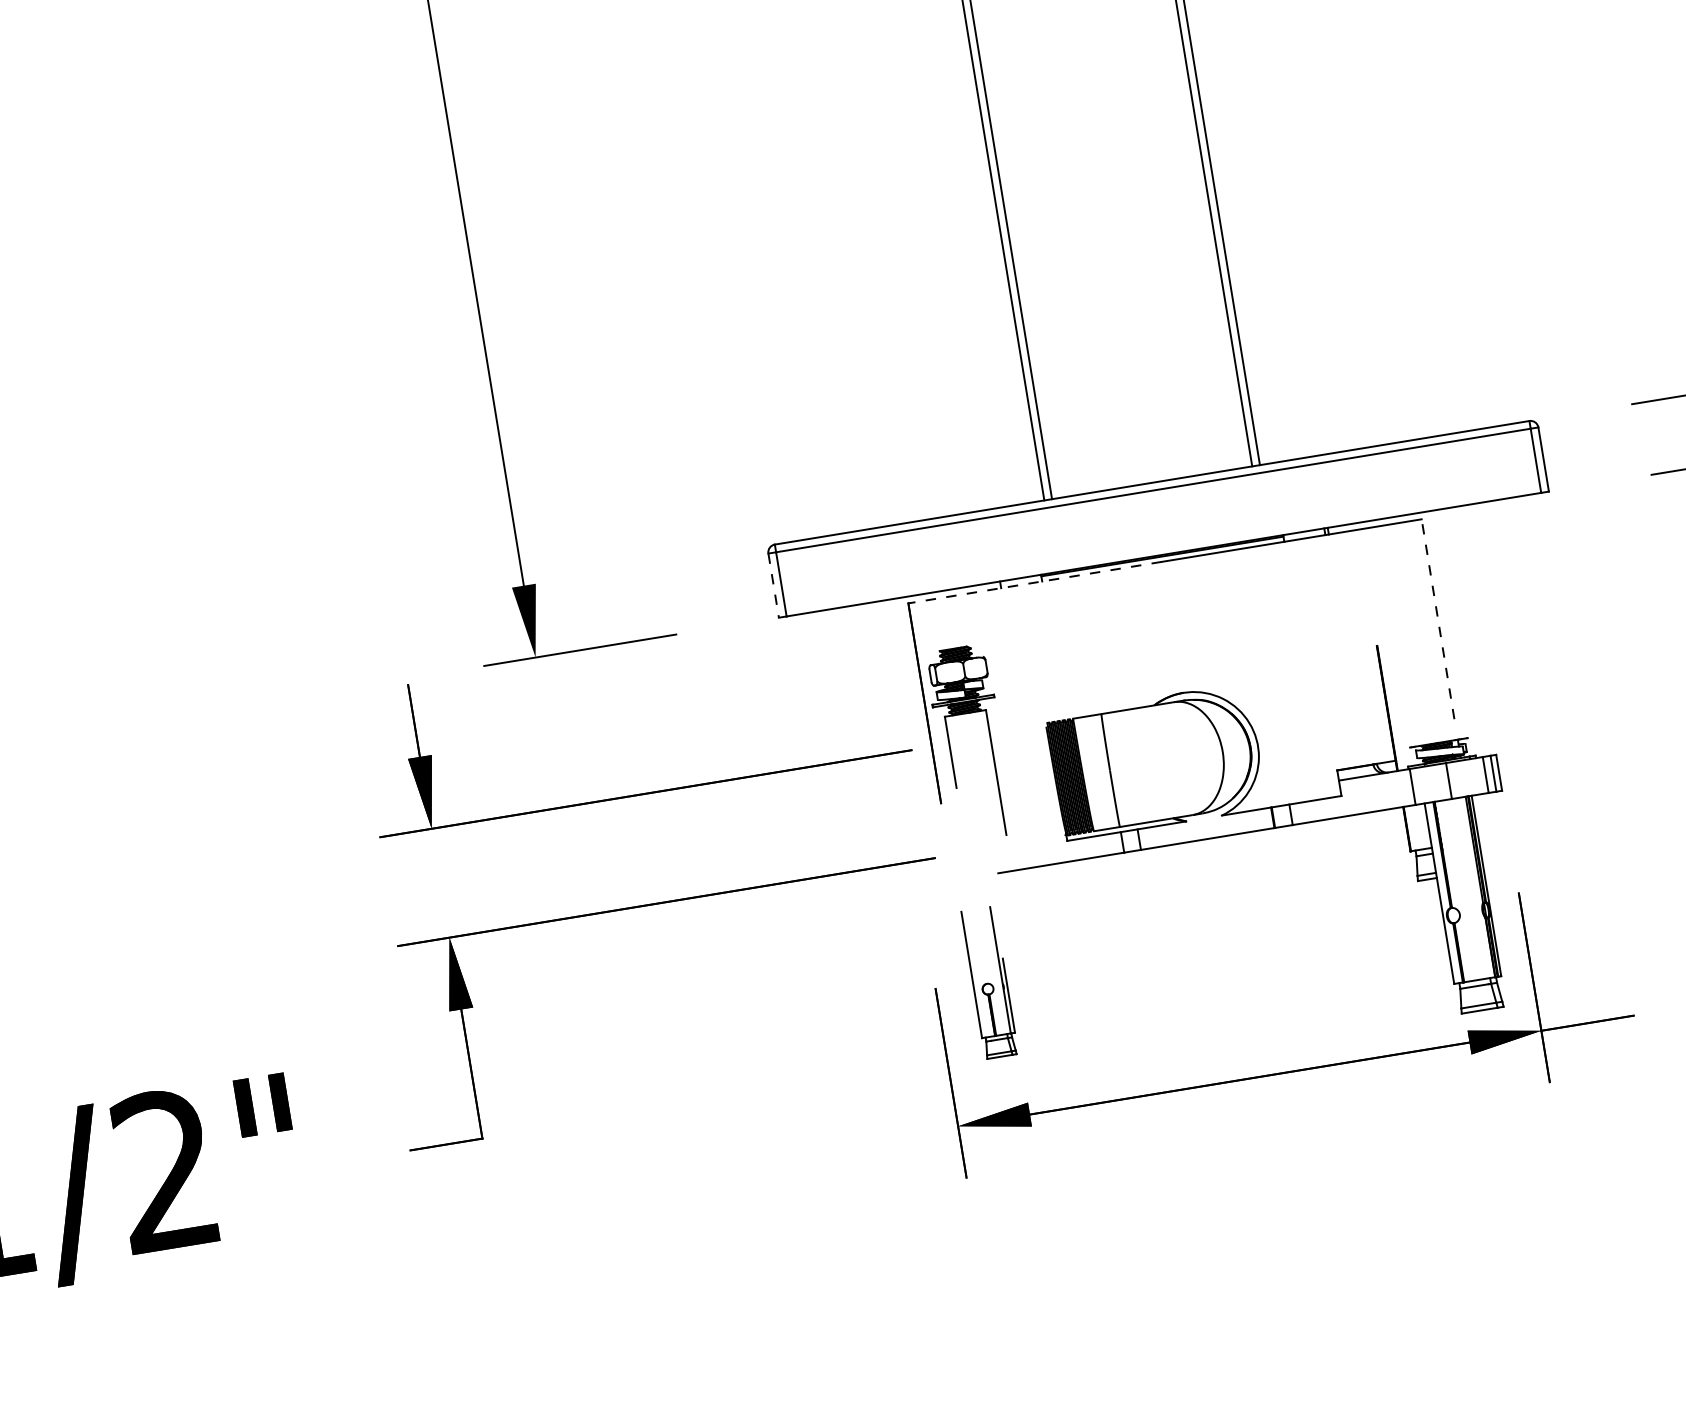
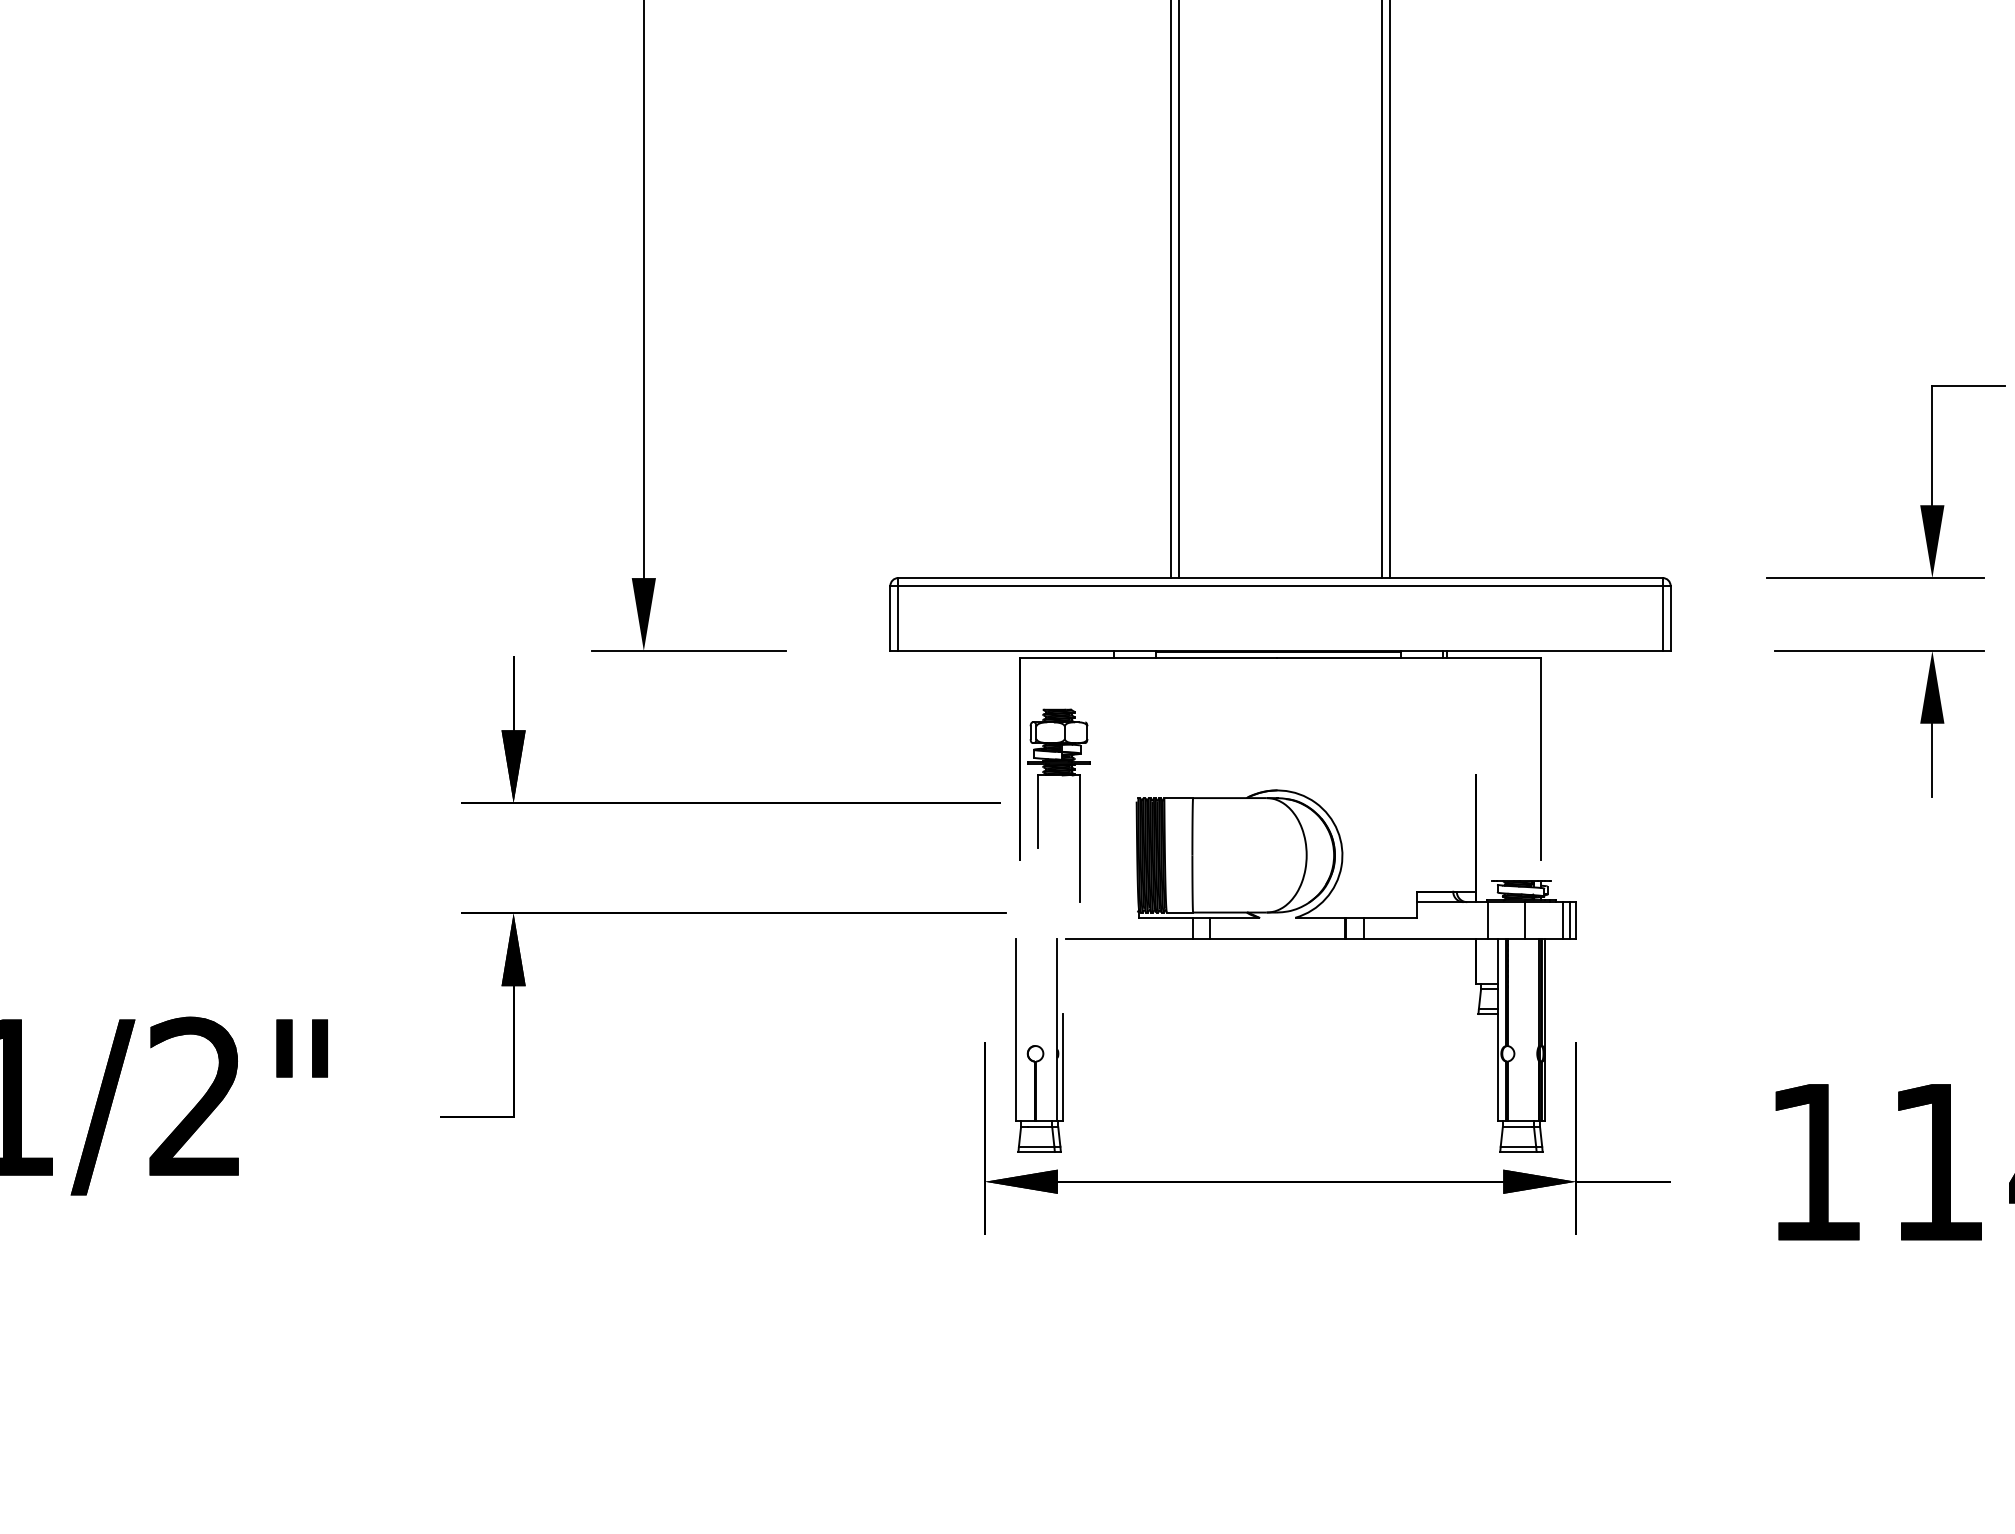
line: (1034, 582) -> (1148, 657), dashed -> solid
line: (773, 585) -> (890, 618), dashed -> solid
line: (1437, 618) -> (1540, 758), dashed -> solid
part: (989, 983) -> (1039, 1045), size x1.43

